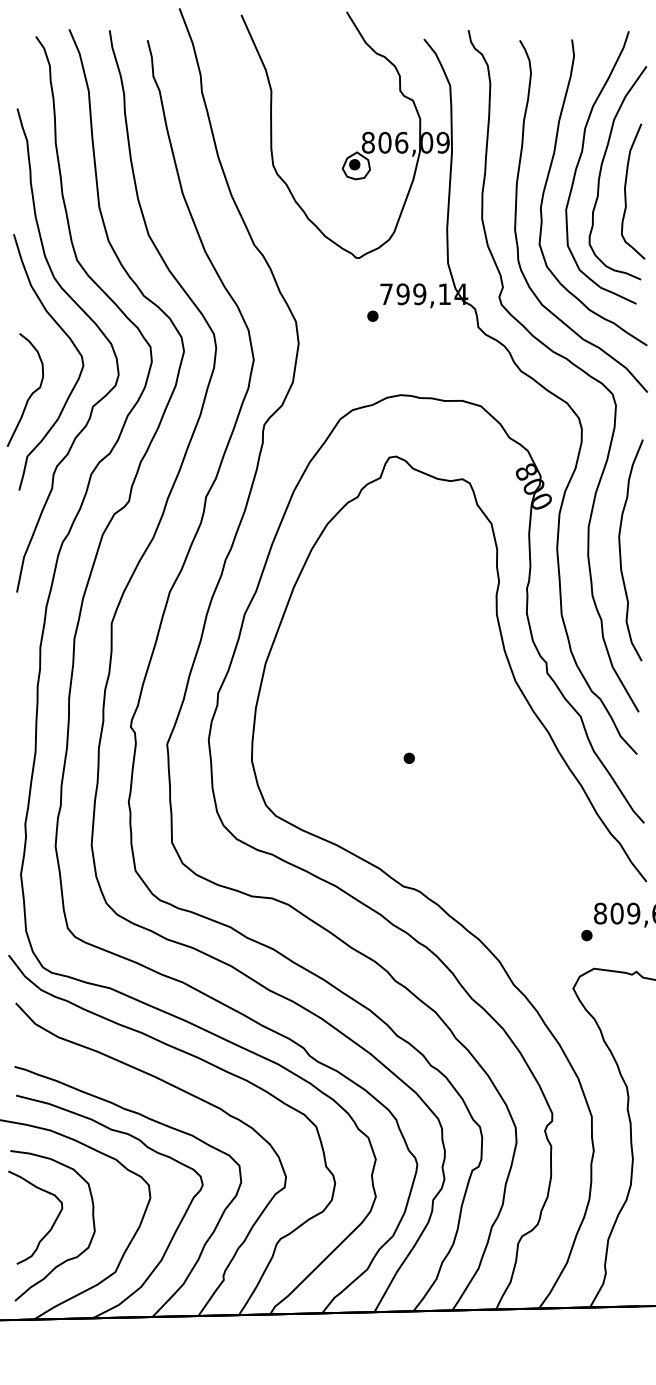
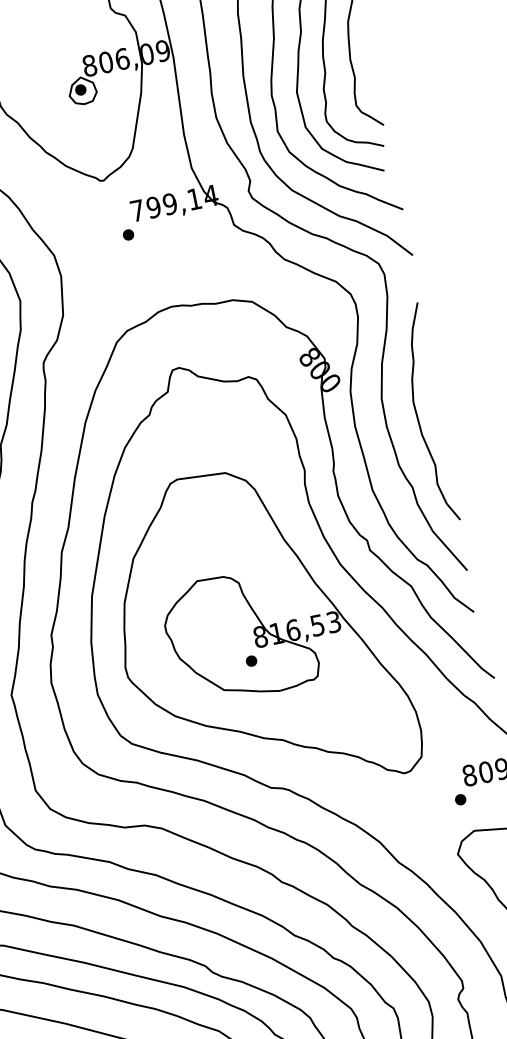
part: (422, 731) -> (259, 632), added

